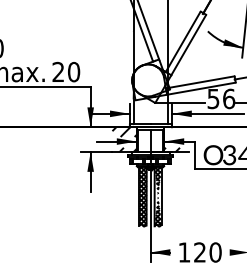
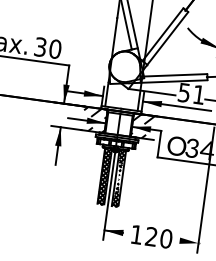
text: (58, 72) -> (40, 47), 20 -> 30
text: (229, 98) -> (199, 94), 56 -> 51
hatch: (175, 132) -> (143, 119), added

